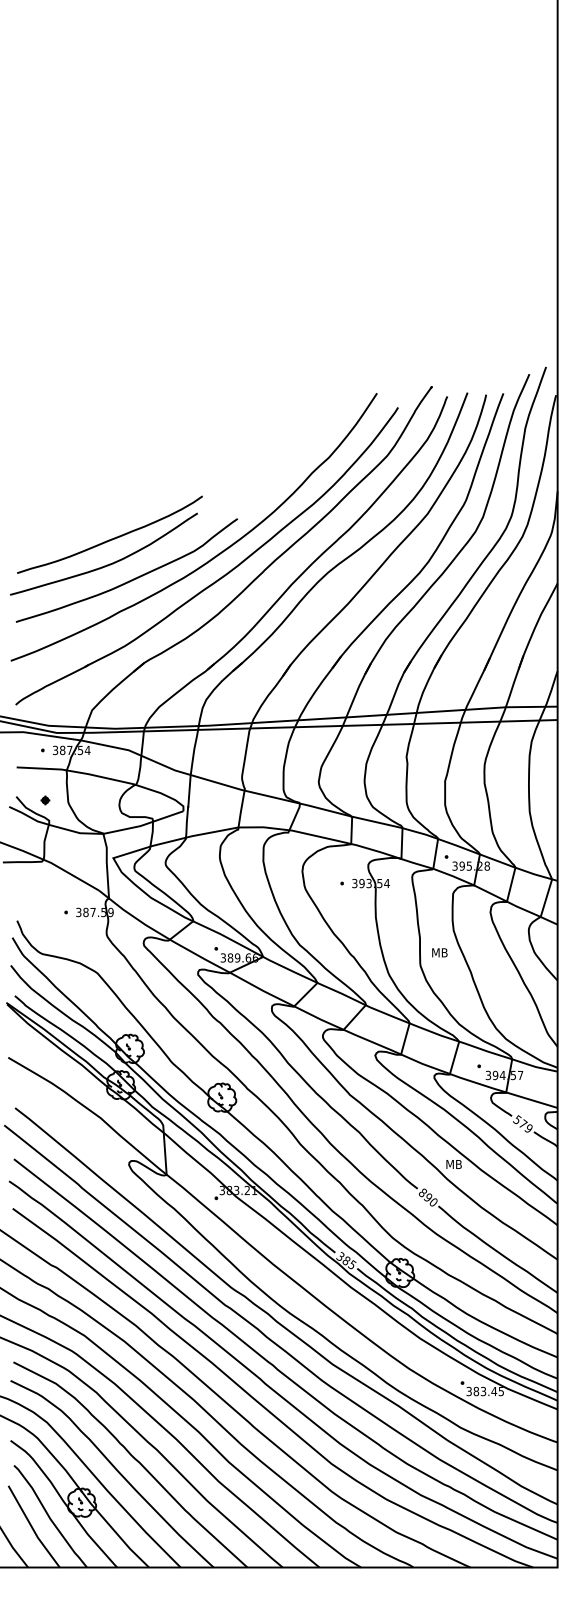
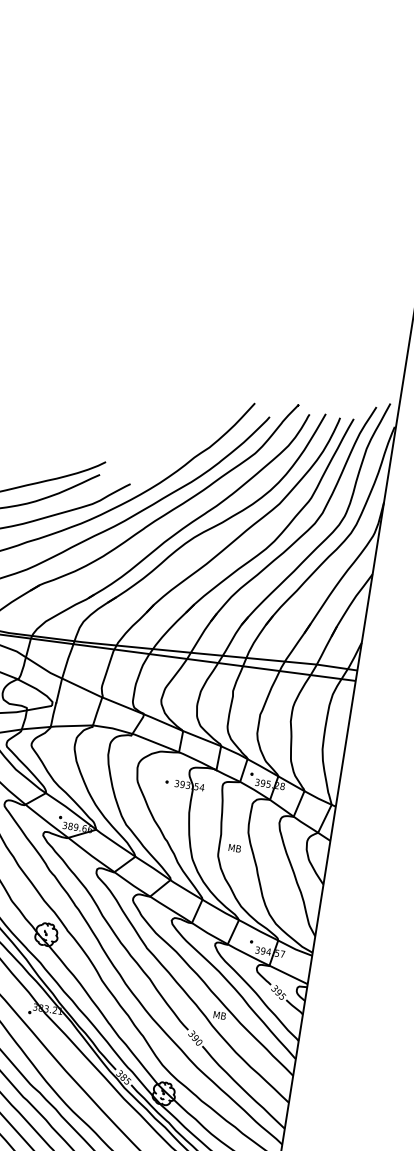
text: (524, 1123) -> (279, 992), 579 -> 395
text: (422, 1192) -> (191, 1033), 890 -> 390

